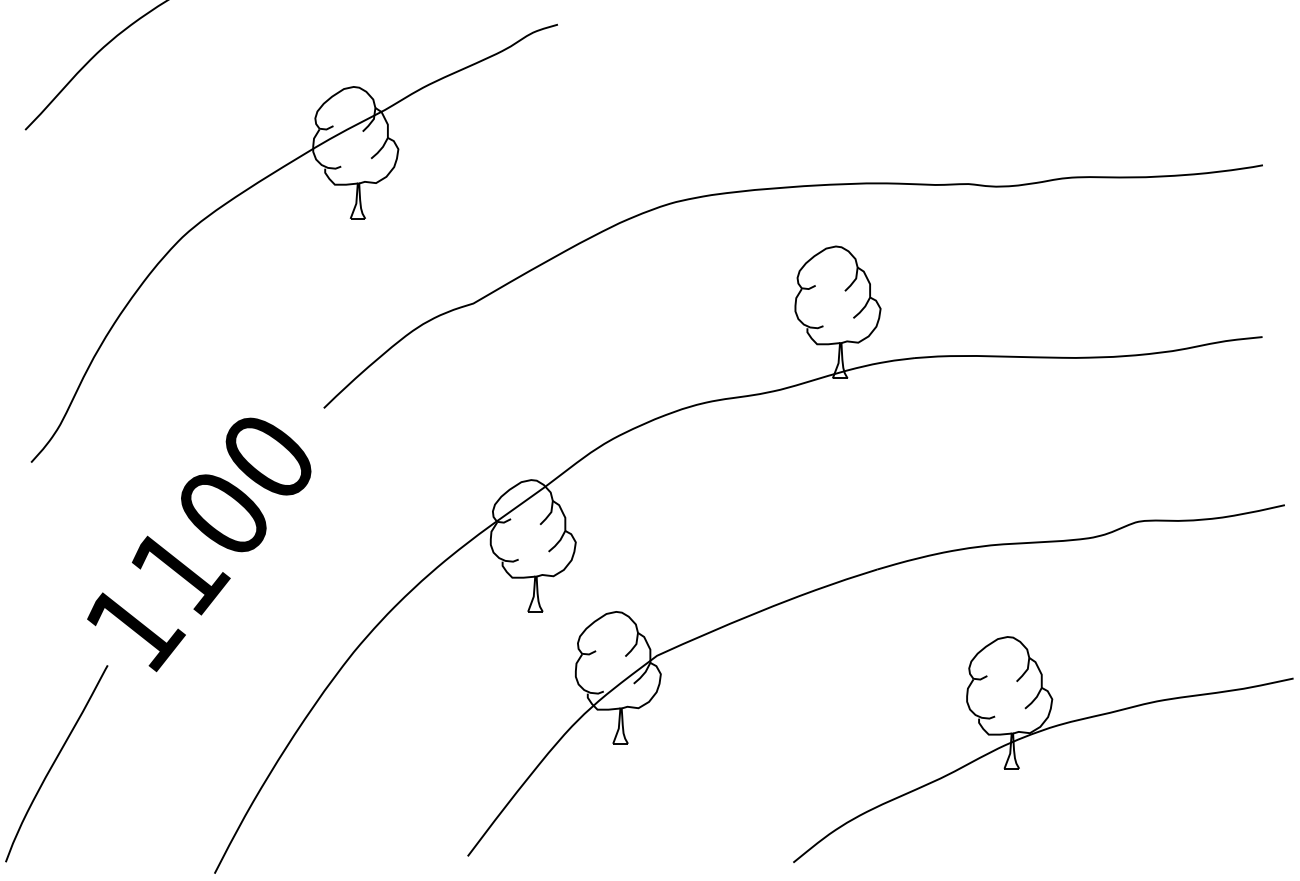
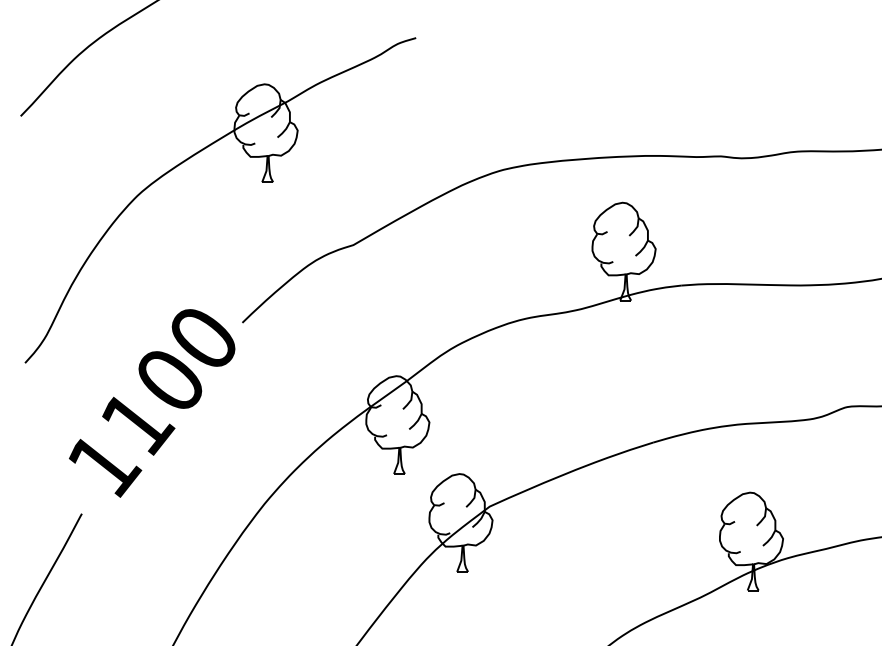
text: (199, 544) -> (152, 403), moved

